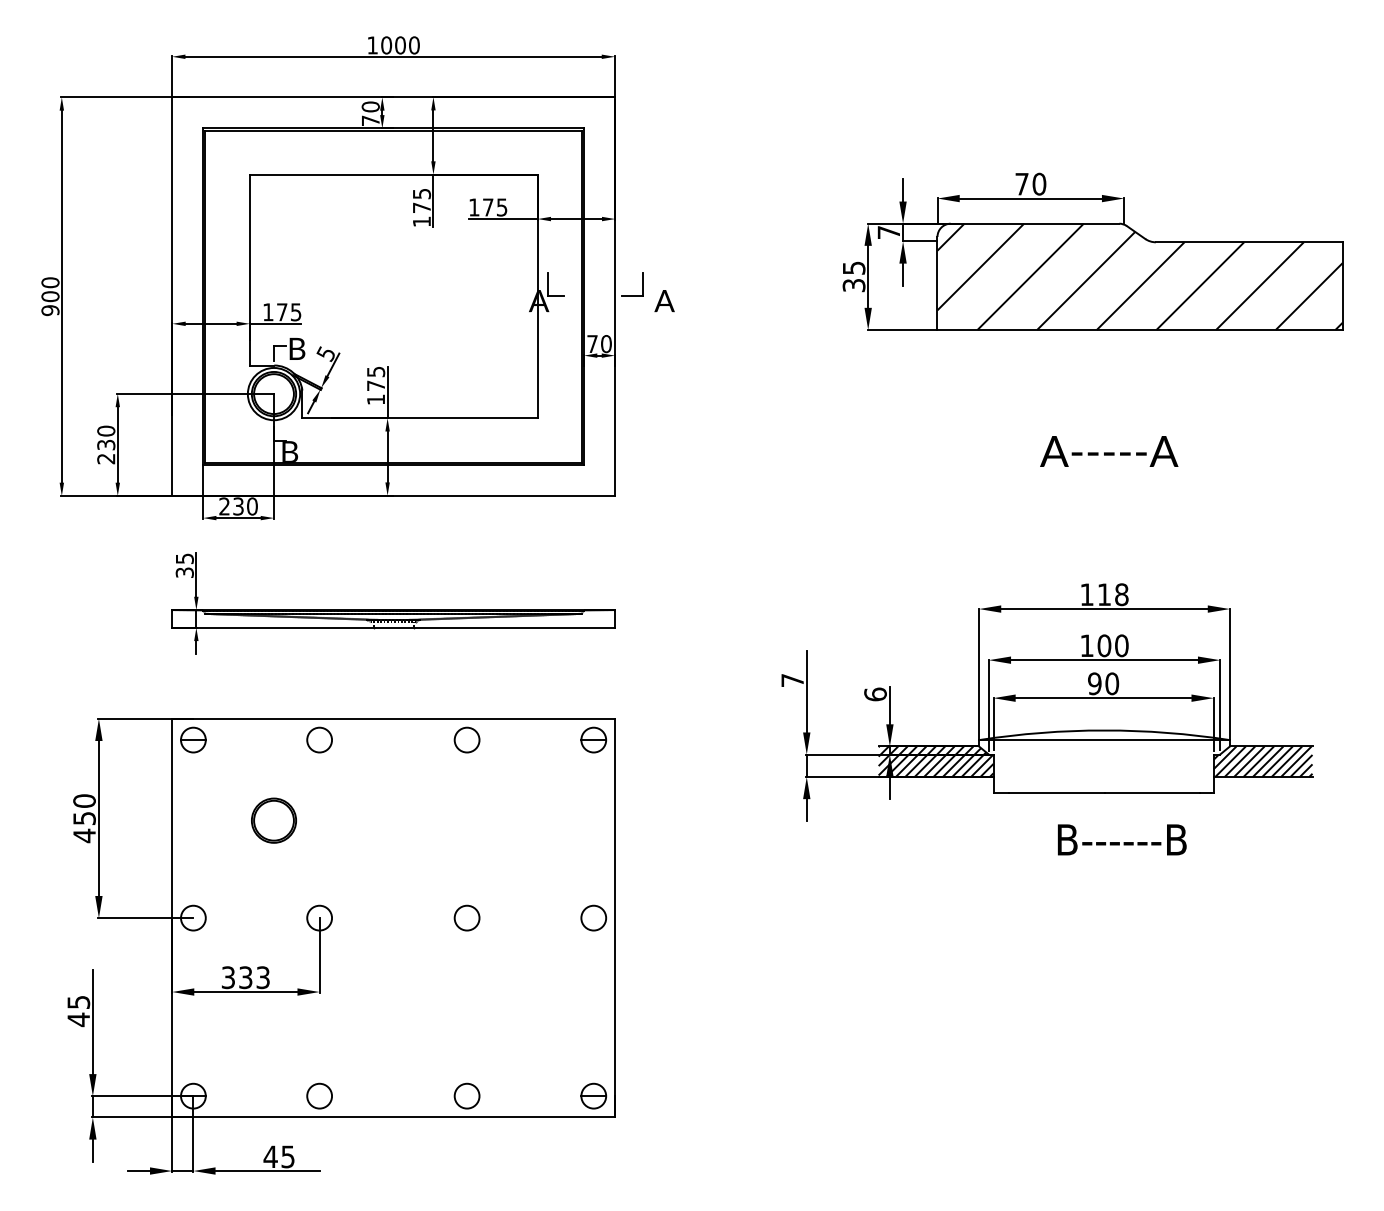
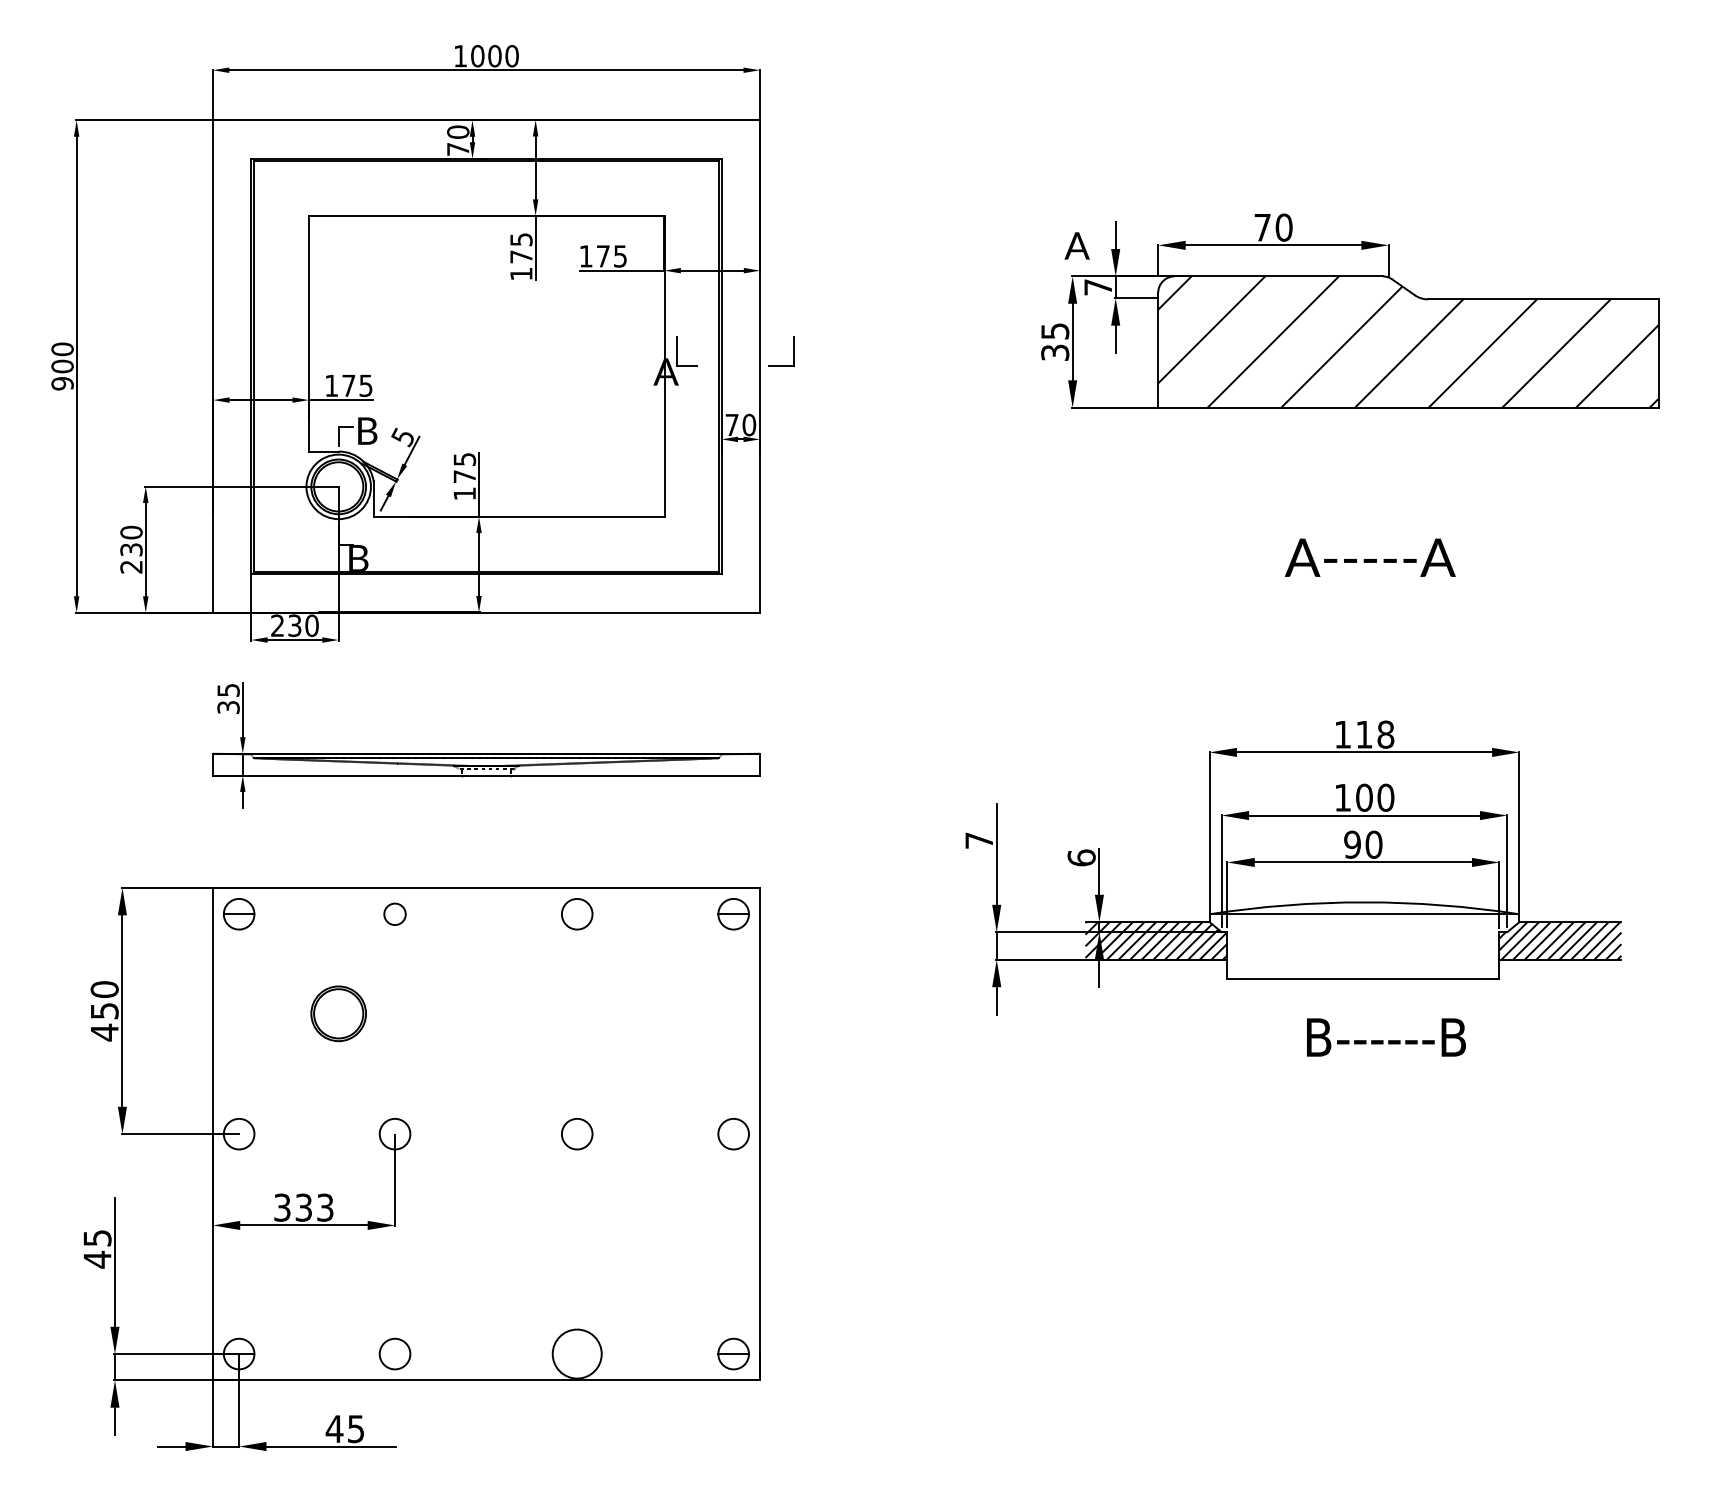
text: (664, 300) -> (1076, 245), moved
circle: (319, 740) -> (394, 914), size x0.7
circle: (466, 1095) -> (576, 1353), size x1.6

